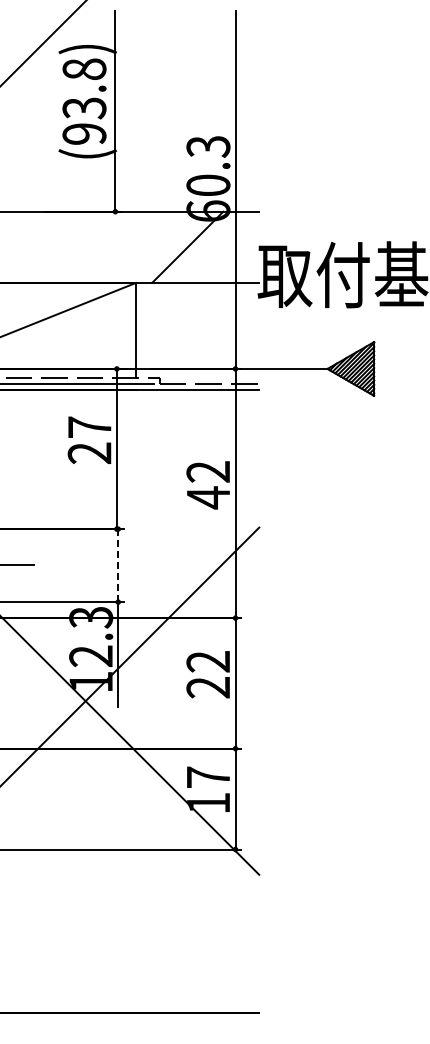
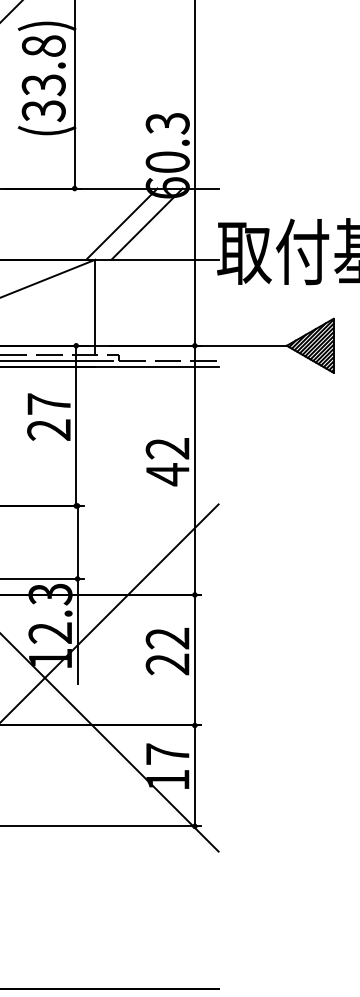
text: (84, 134) -> (43, 111), (93.8) -> (33.8)
line: (162, 246) -> (121, 223), added
line: (118, 566) -> (77, 543), dashed -> solid

